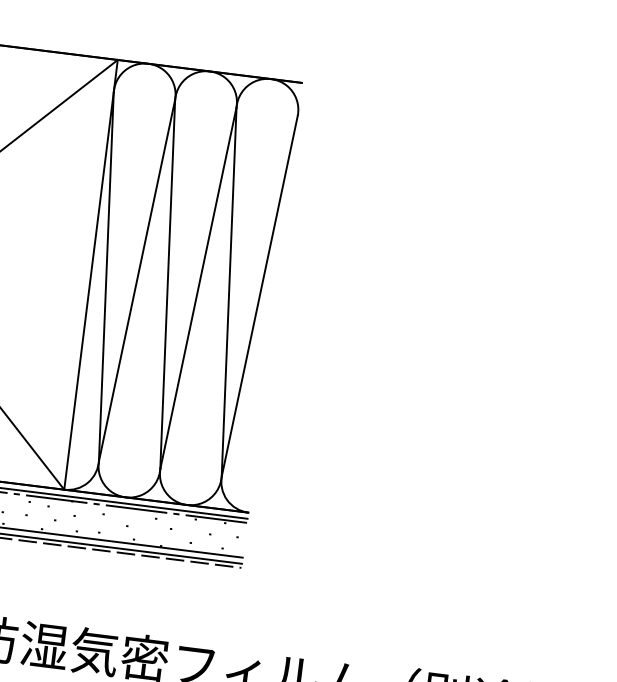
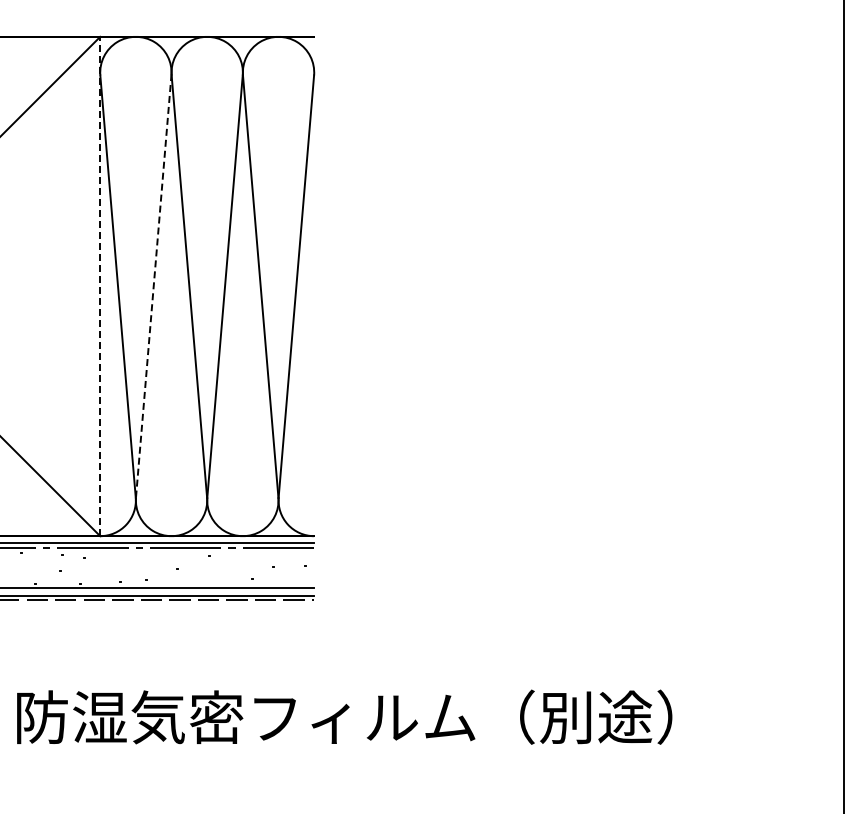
line: (91, 274) -> (100, 286), solid -> dashed
line: (136, 280) -> (153, 286), solid -> dashed

